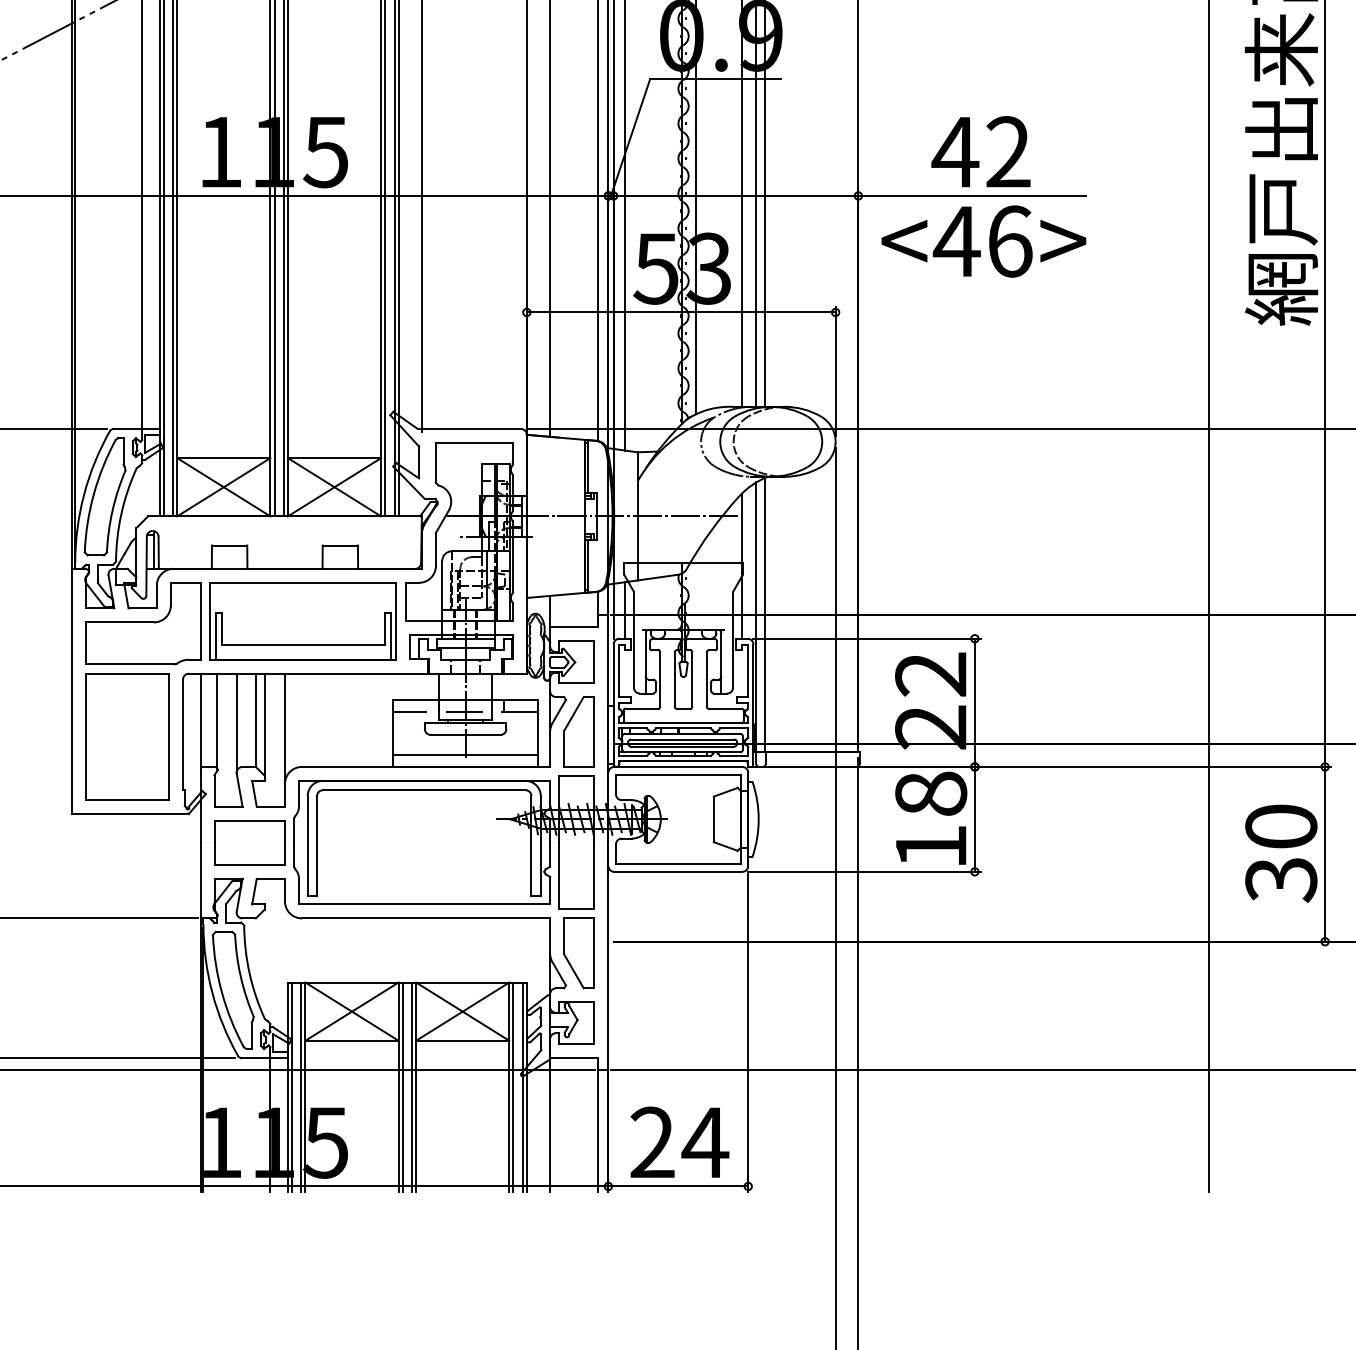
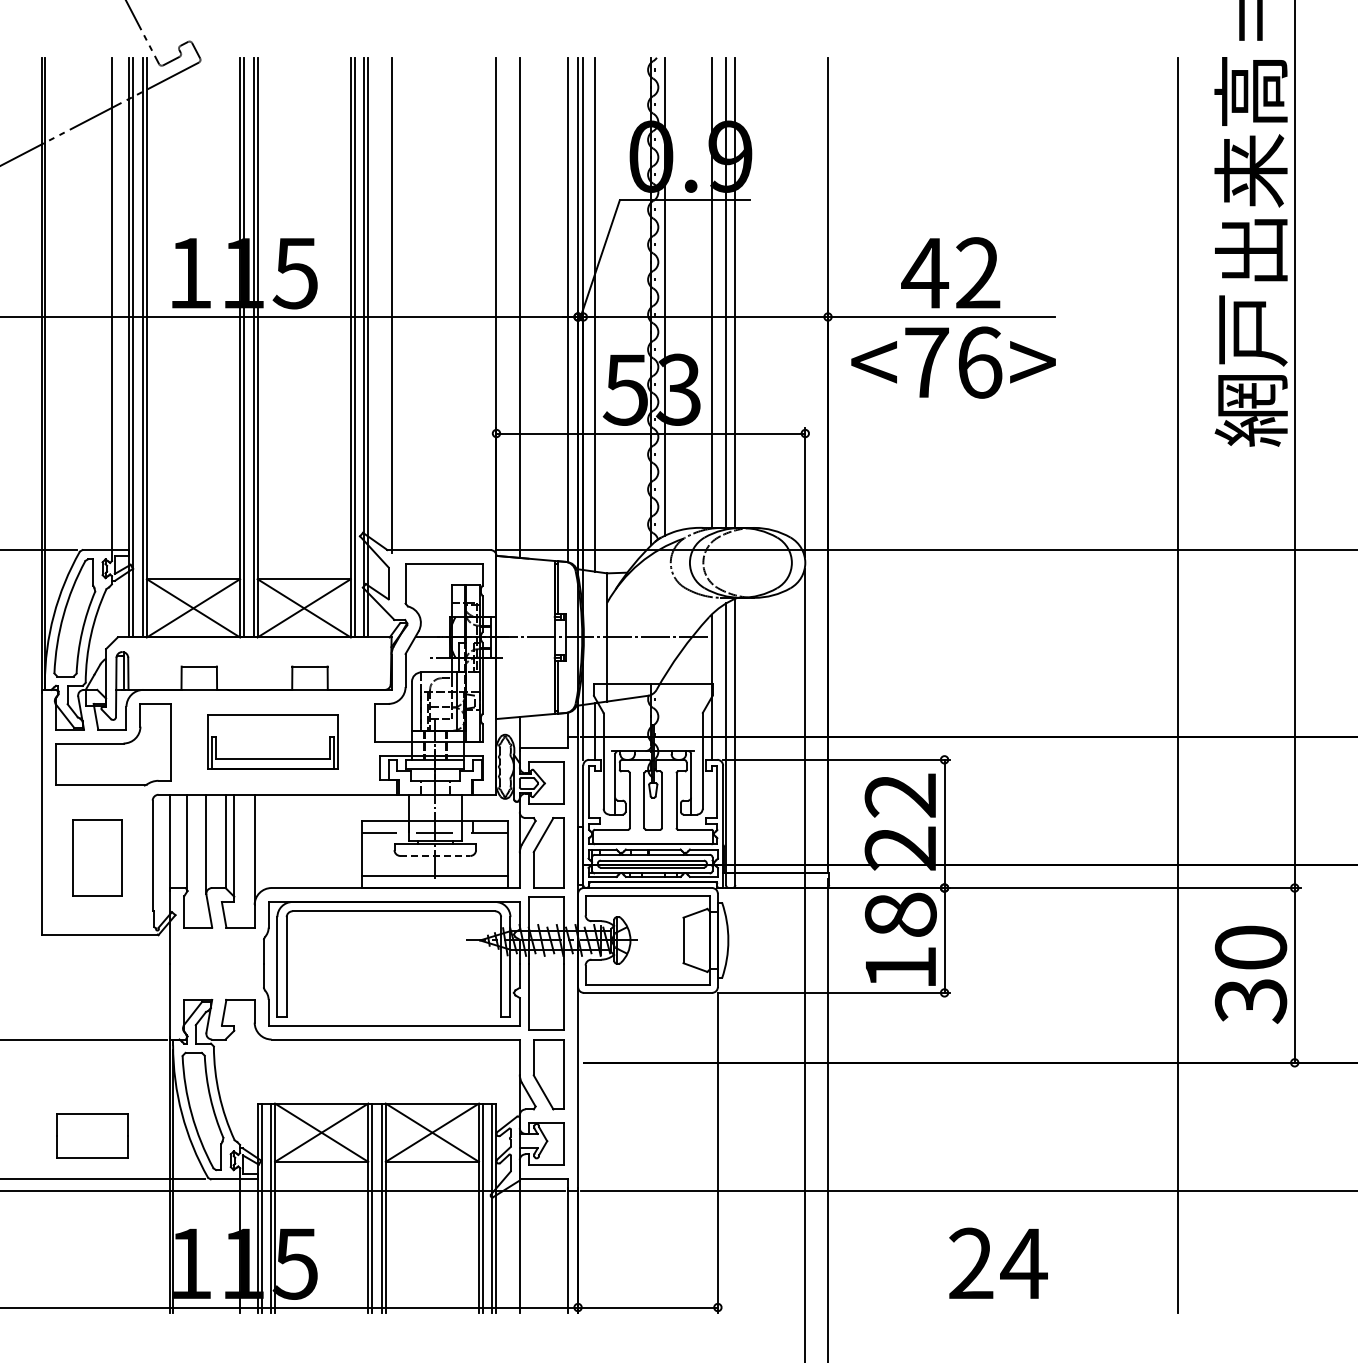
text: (956, 241) -> (926, 362), <46> -> <76>
part: (302, 621) -> (272, 742), size x0.7
line: (465, 734) -> (435, 855), solid -> dashed
part: (127, 736) -> (97, 857), size x0.6
part: (249, 842) -> (92, 1135), moved
text: (679, 1141) -> (998, 1262), moved

